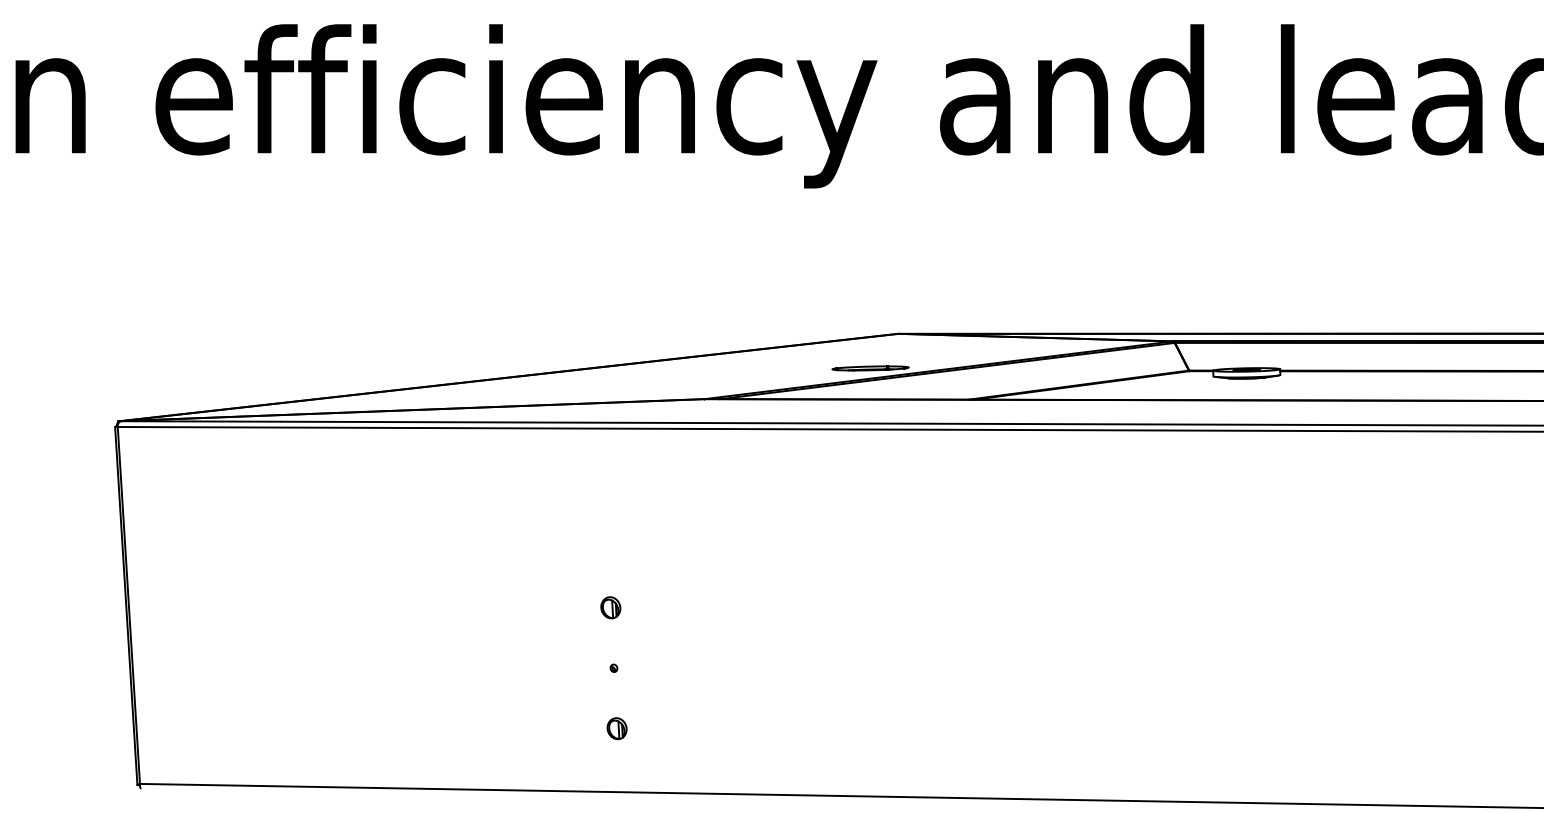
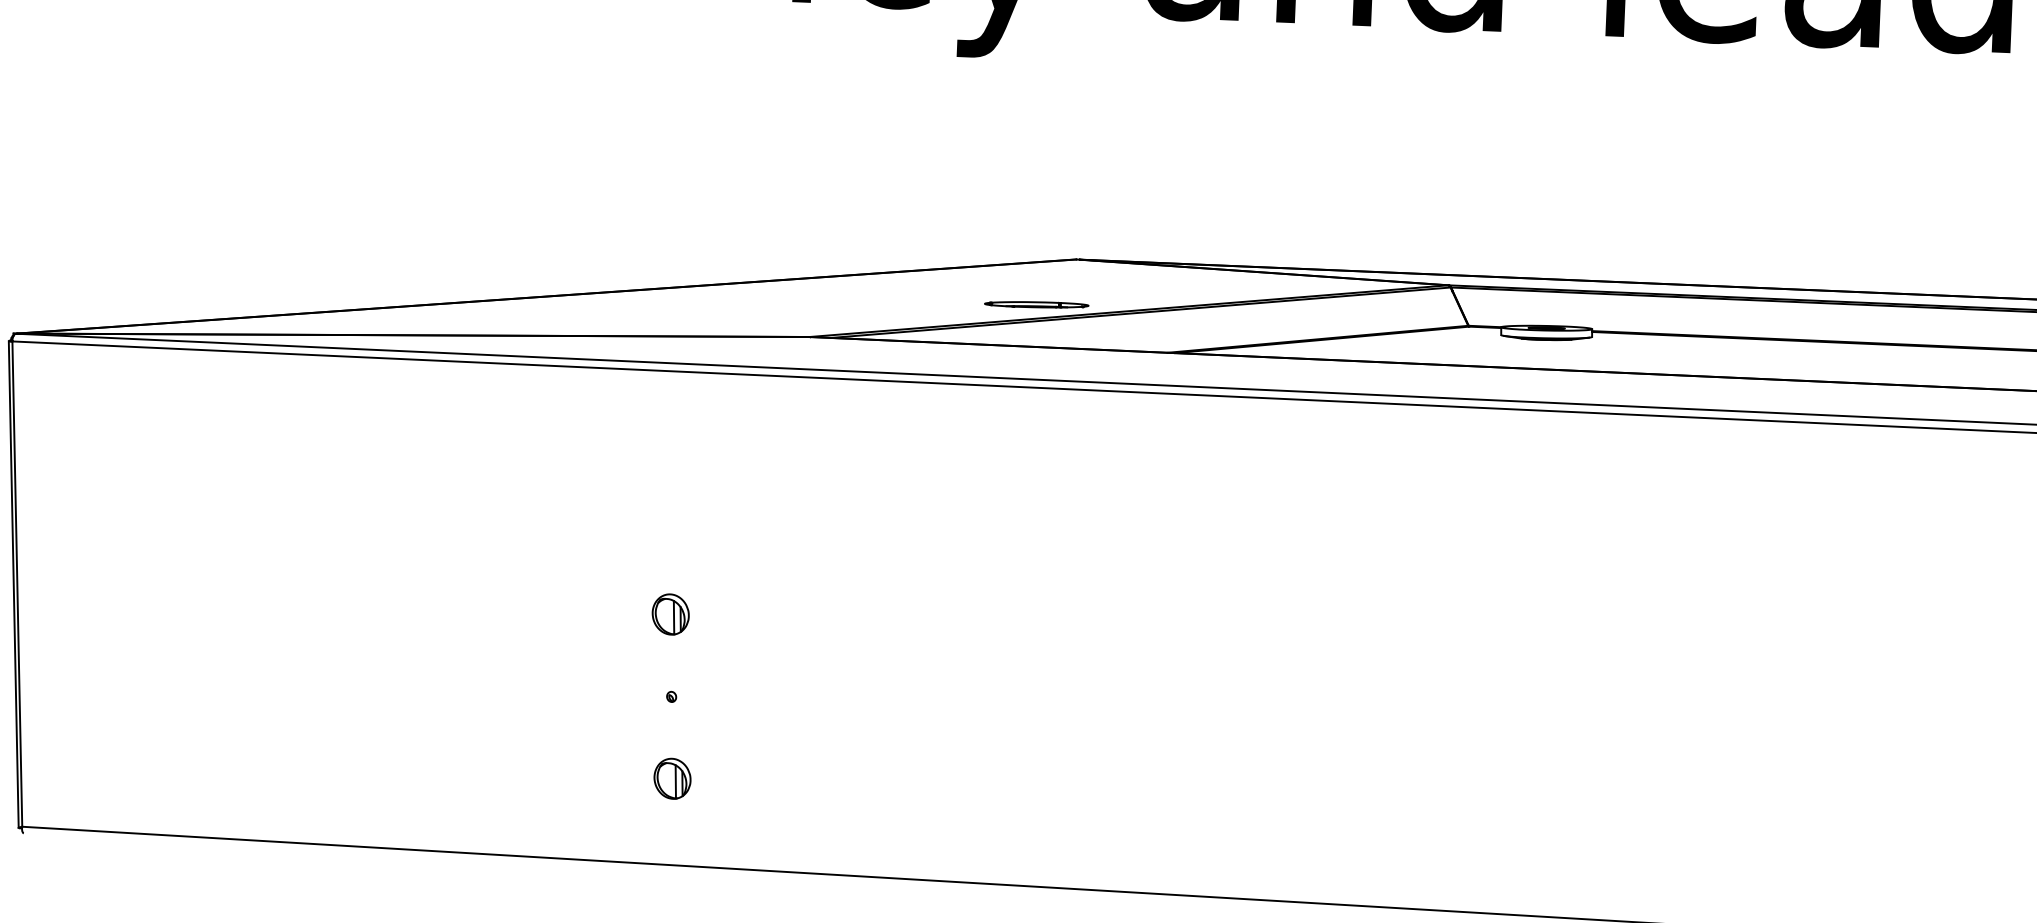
part: (610, 607) -> (670, 614), size x1.4
part: (616, 728) -> (671, 778), size x1.4

